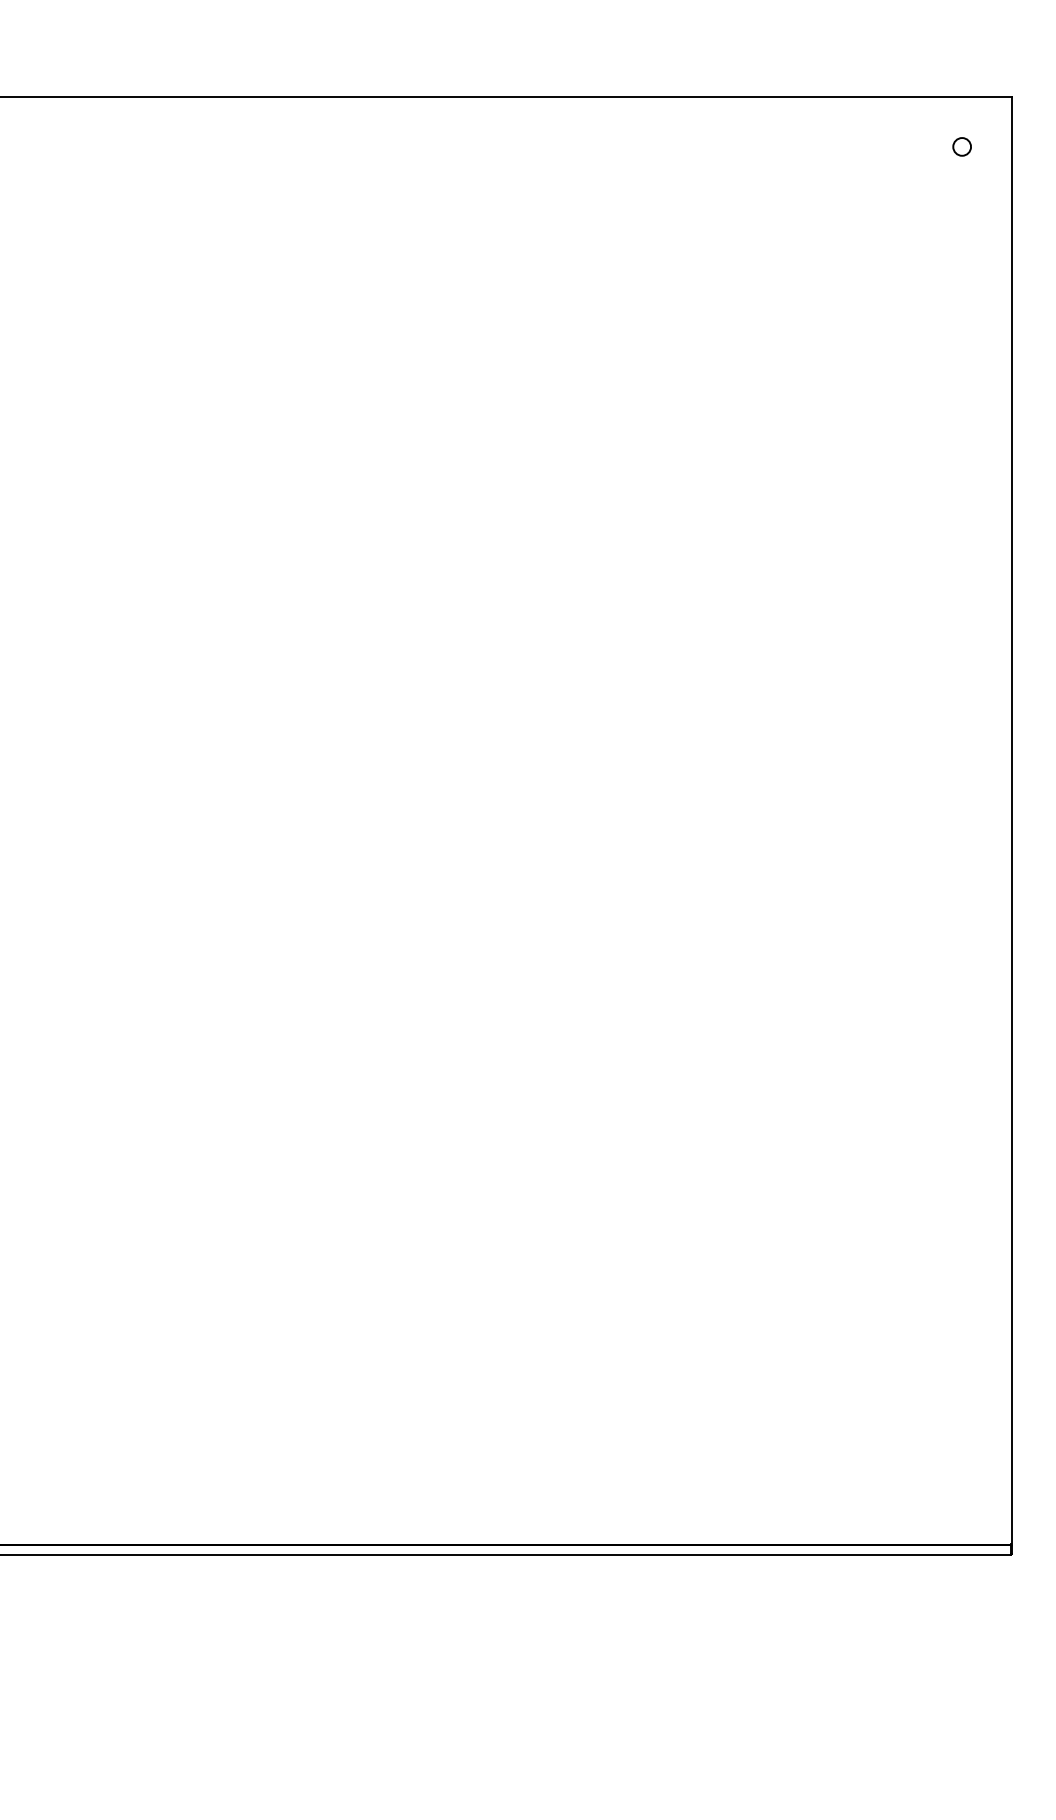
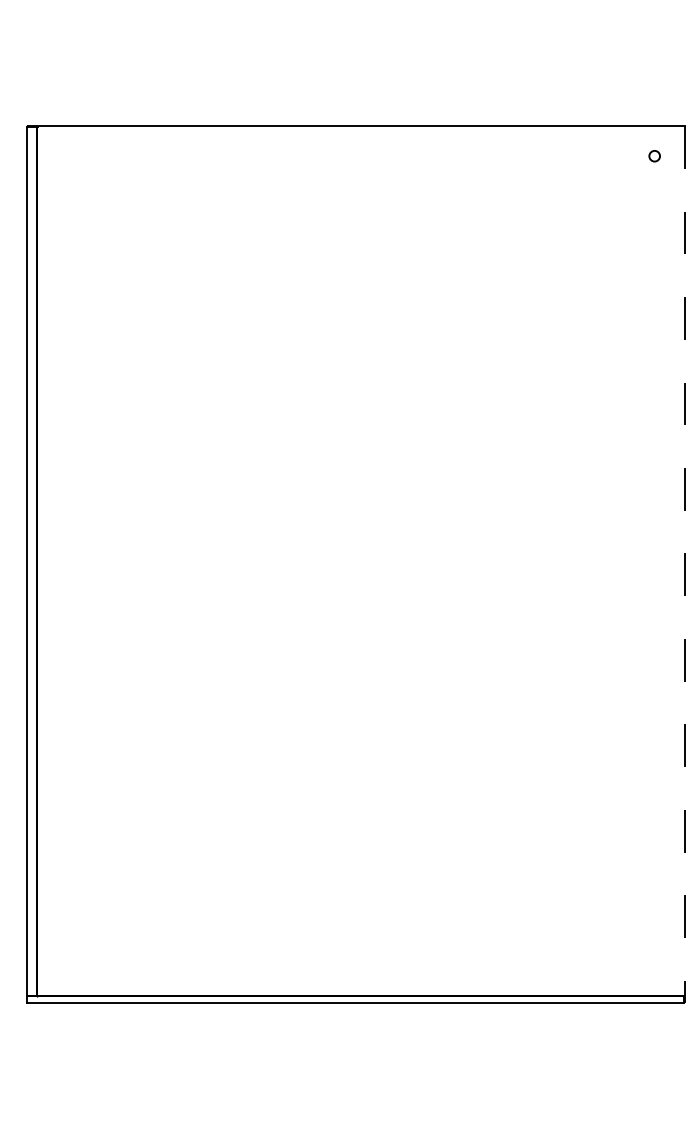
line: (1011, 826) -> (684, 564), solid -> dashed

